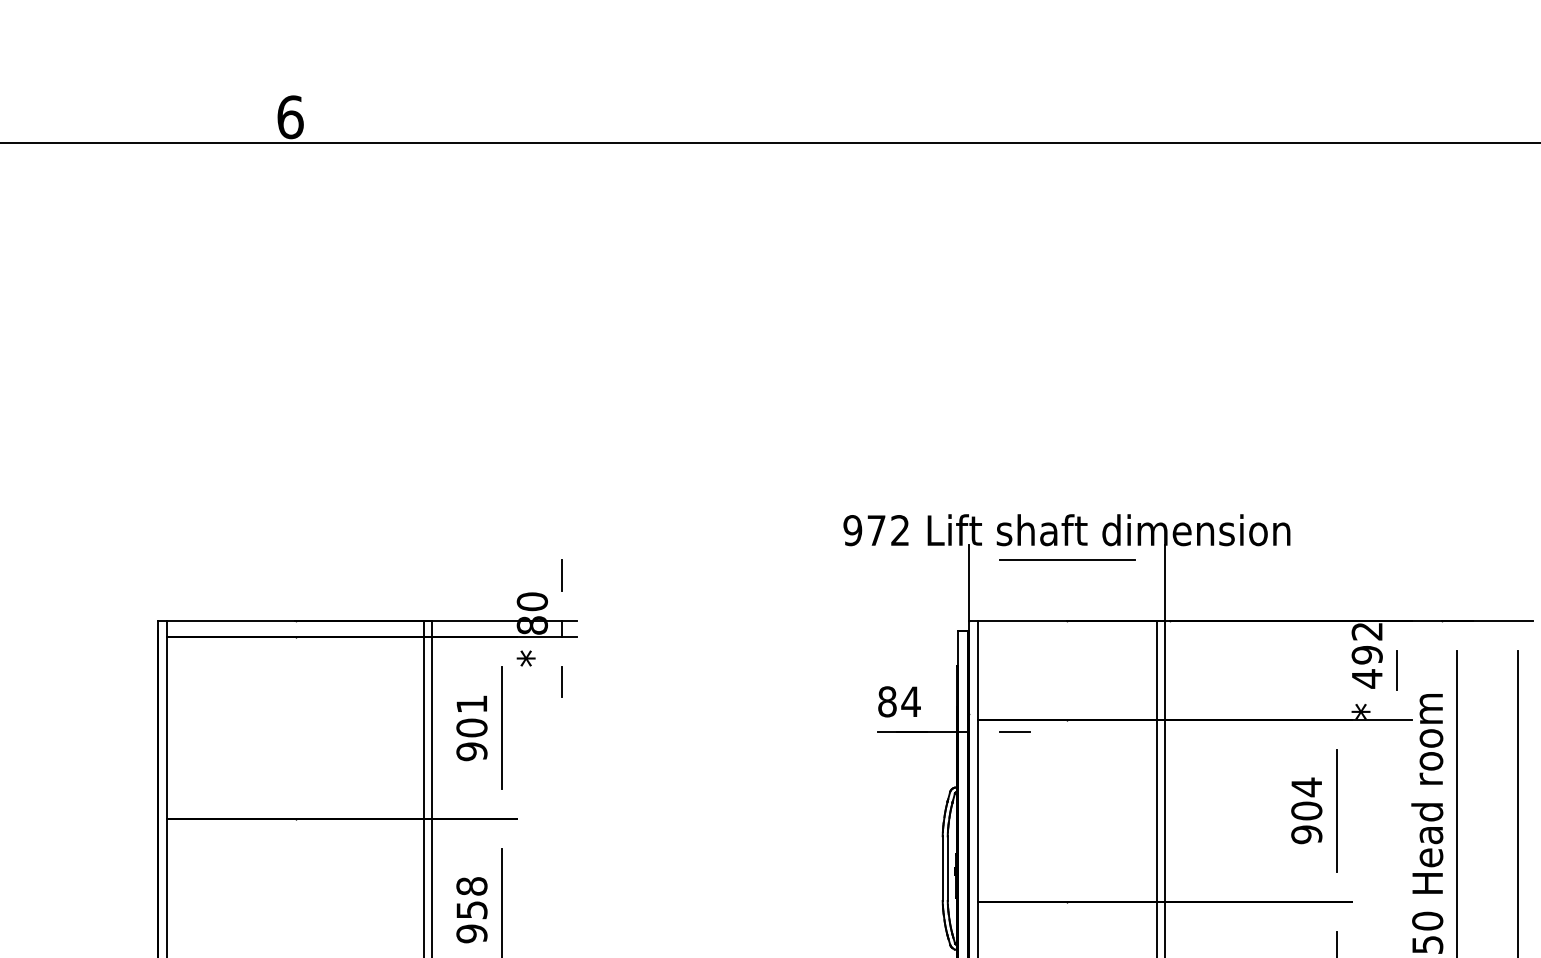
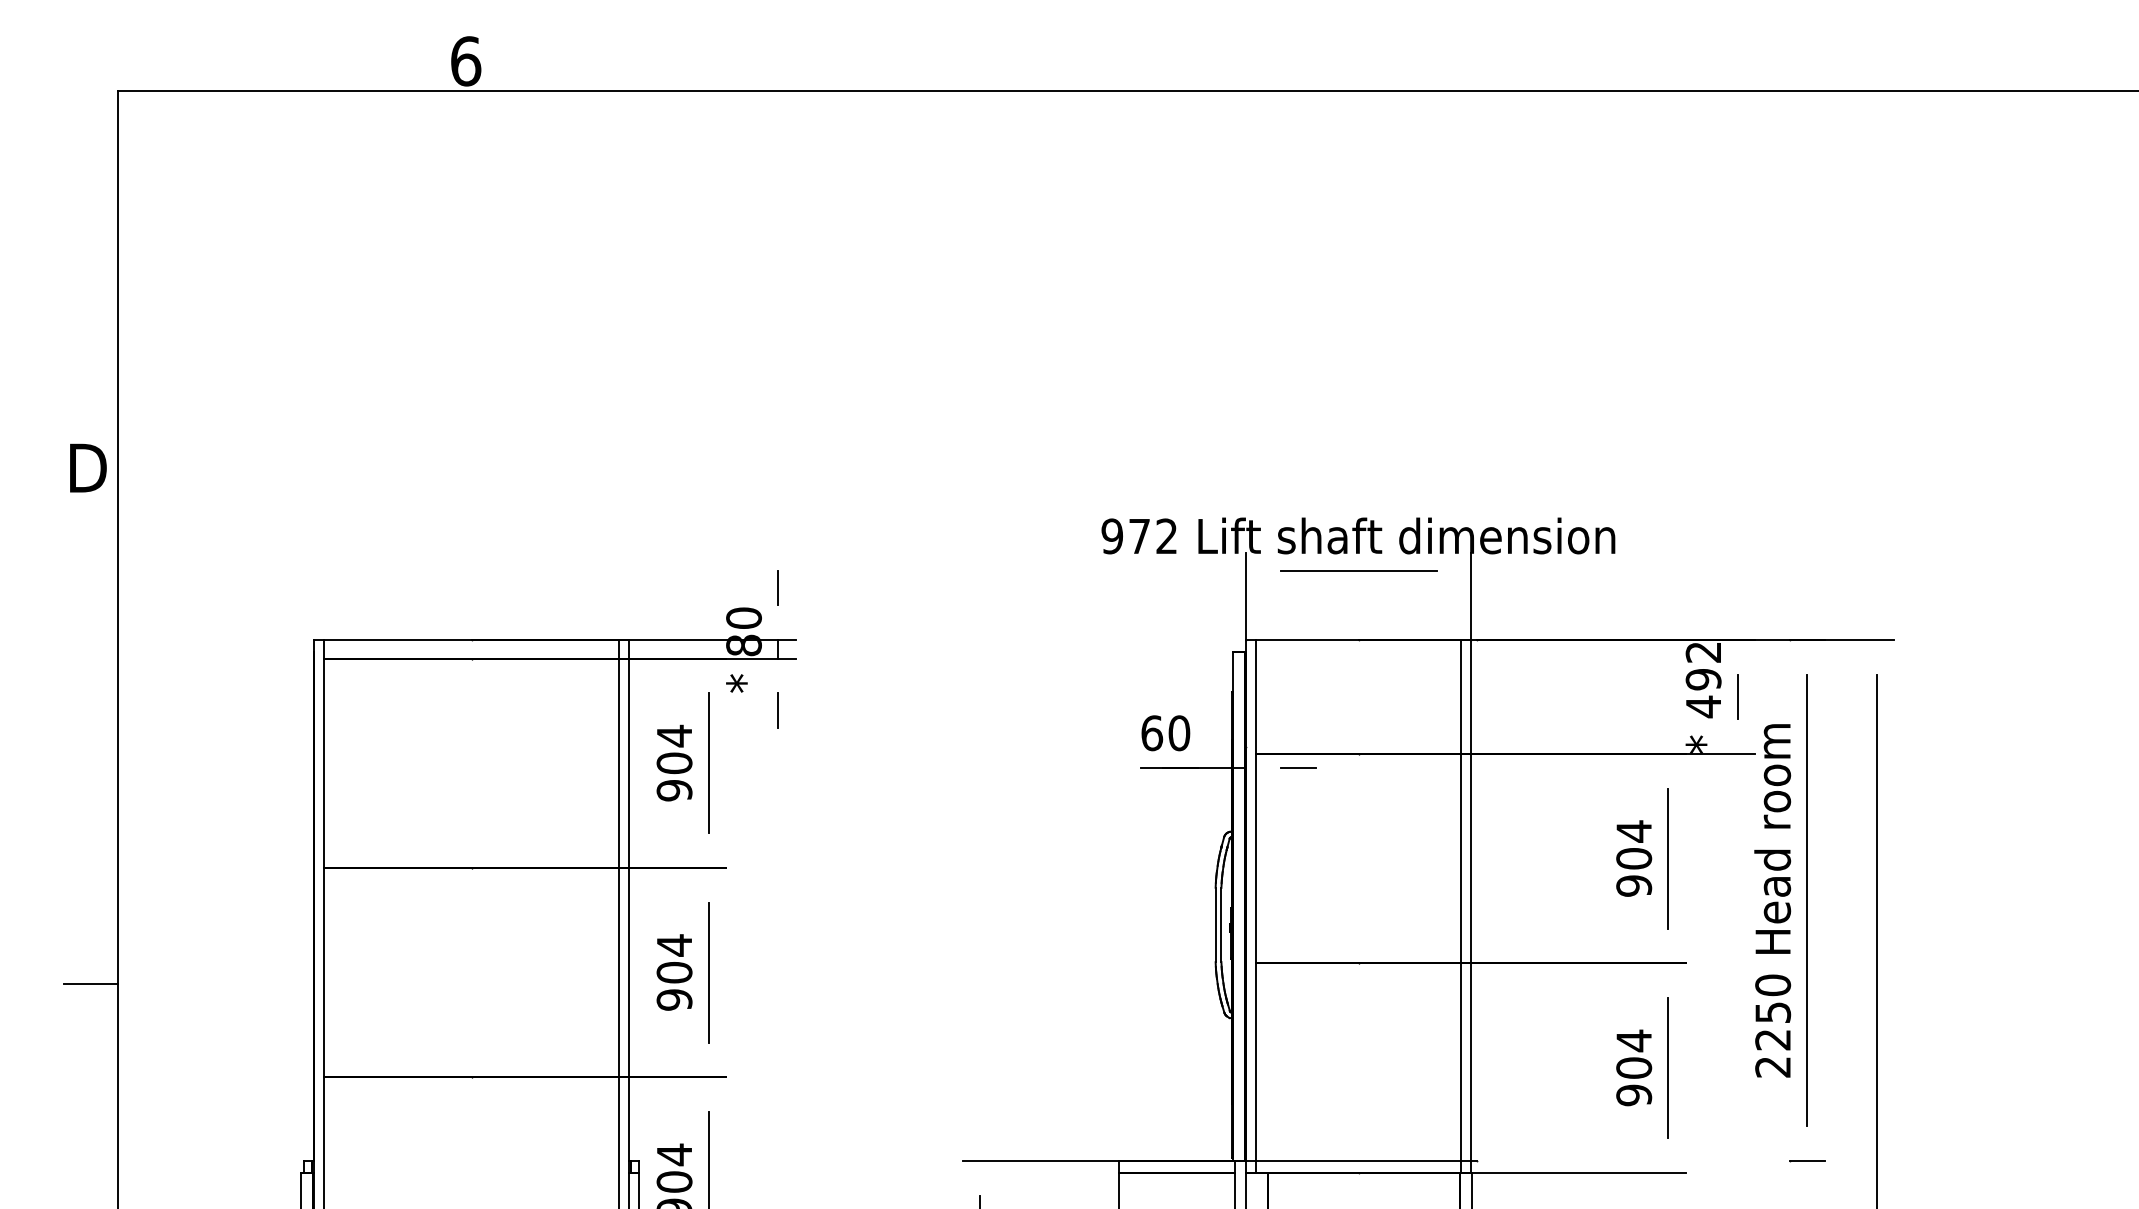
text: (899, 702) -> (1165, 733), 84 -> 60
text: (471, 703) -> (674, 735), 901 -> 904
text: (471, 897) -> (674, 958), 958 -> 904

